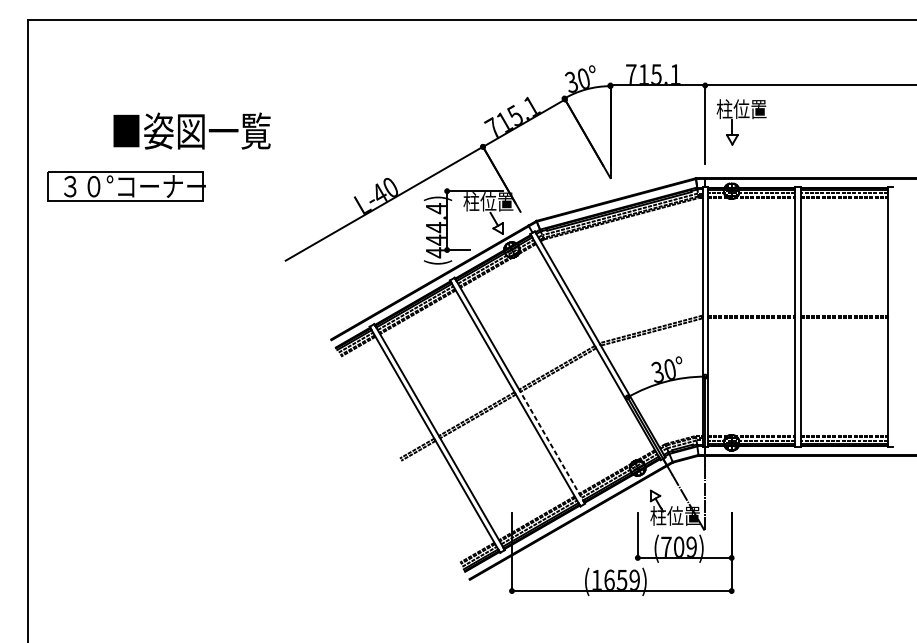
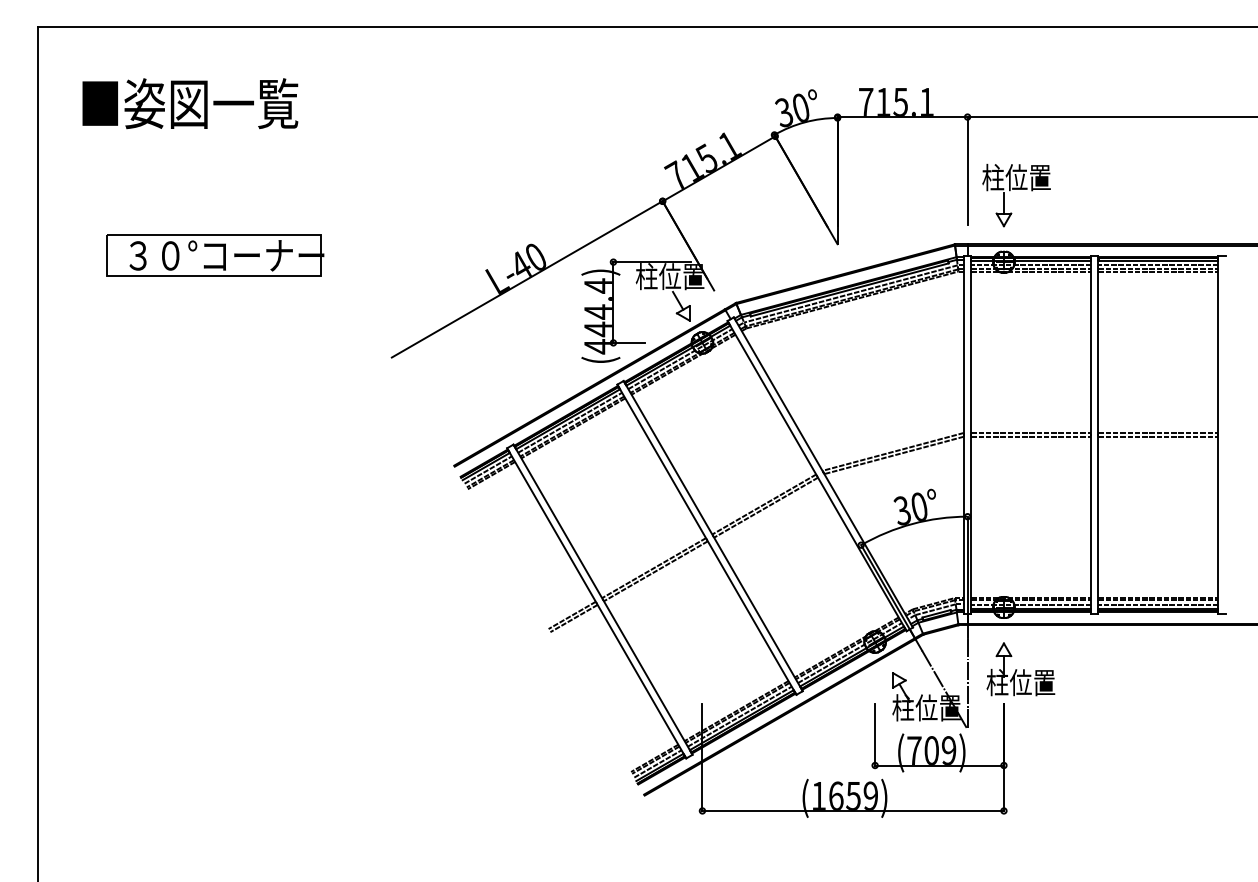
part: (741, 122) -> (1016, 195), moved
text: (192, 130) -> (190, 103), moved
part: (126, 186) -> (215, 255), moved
line: (552, 447) -> (758, 613), dashed -> solid
part: (743, 487) -> (1020, 669), added

